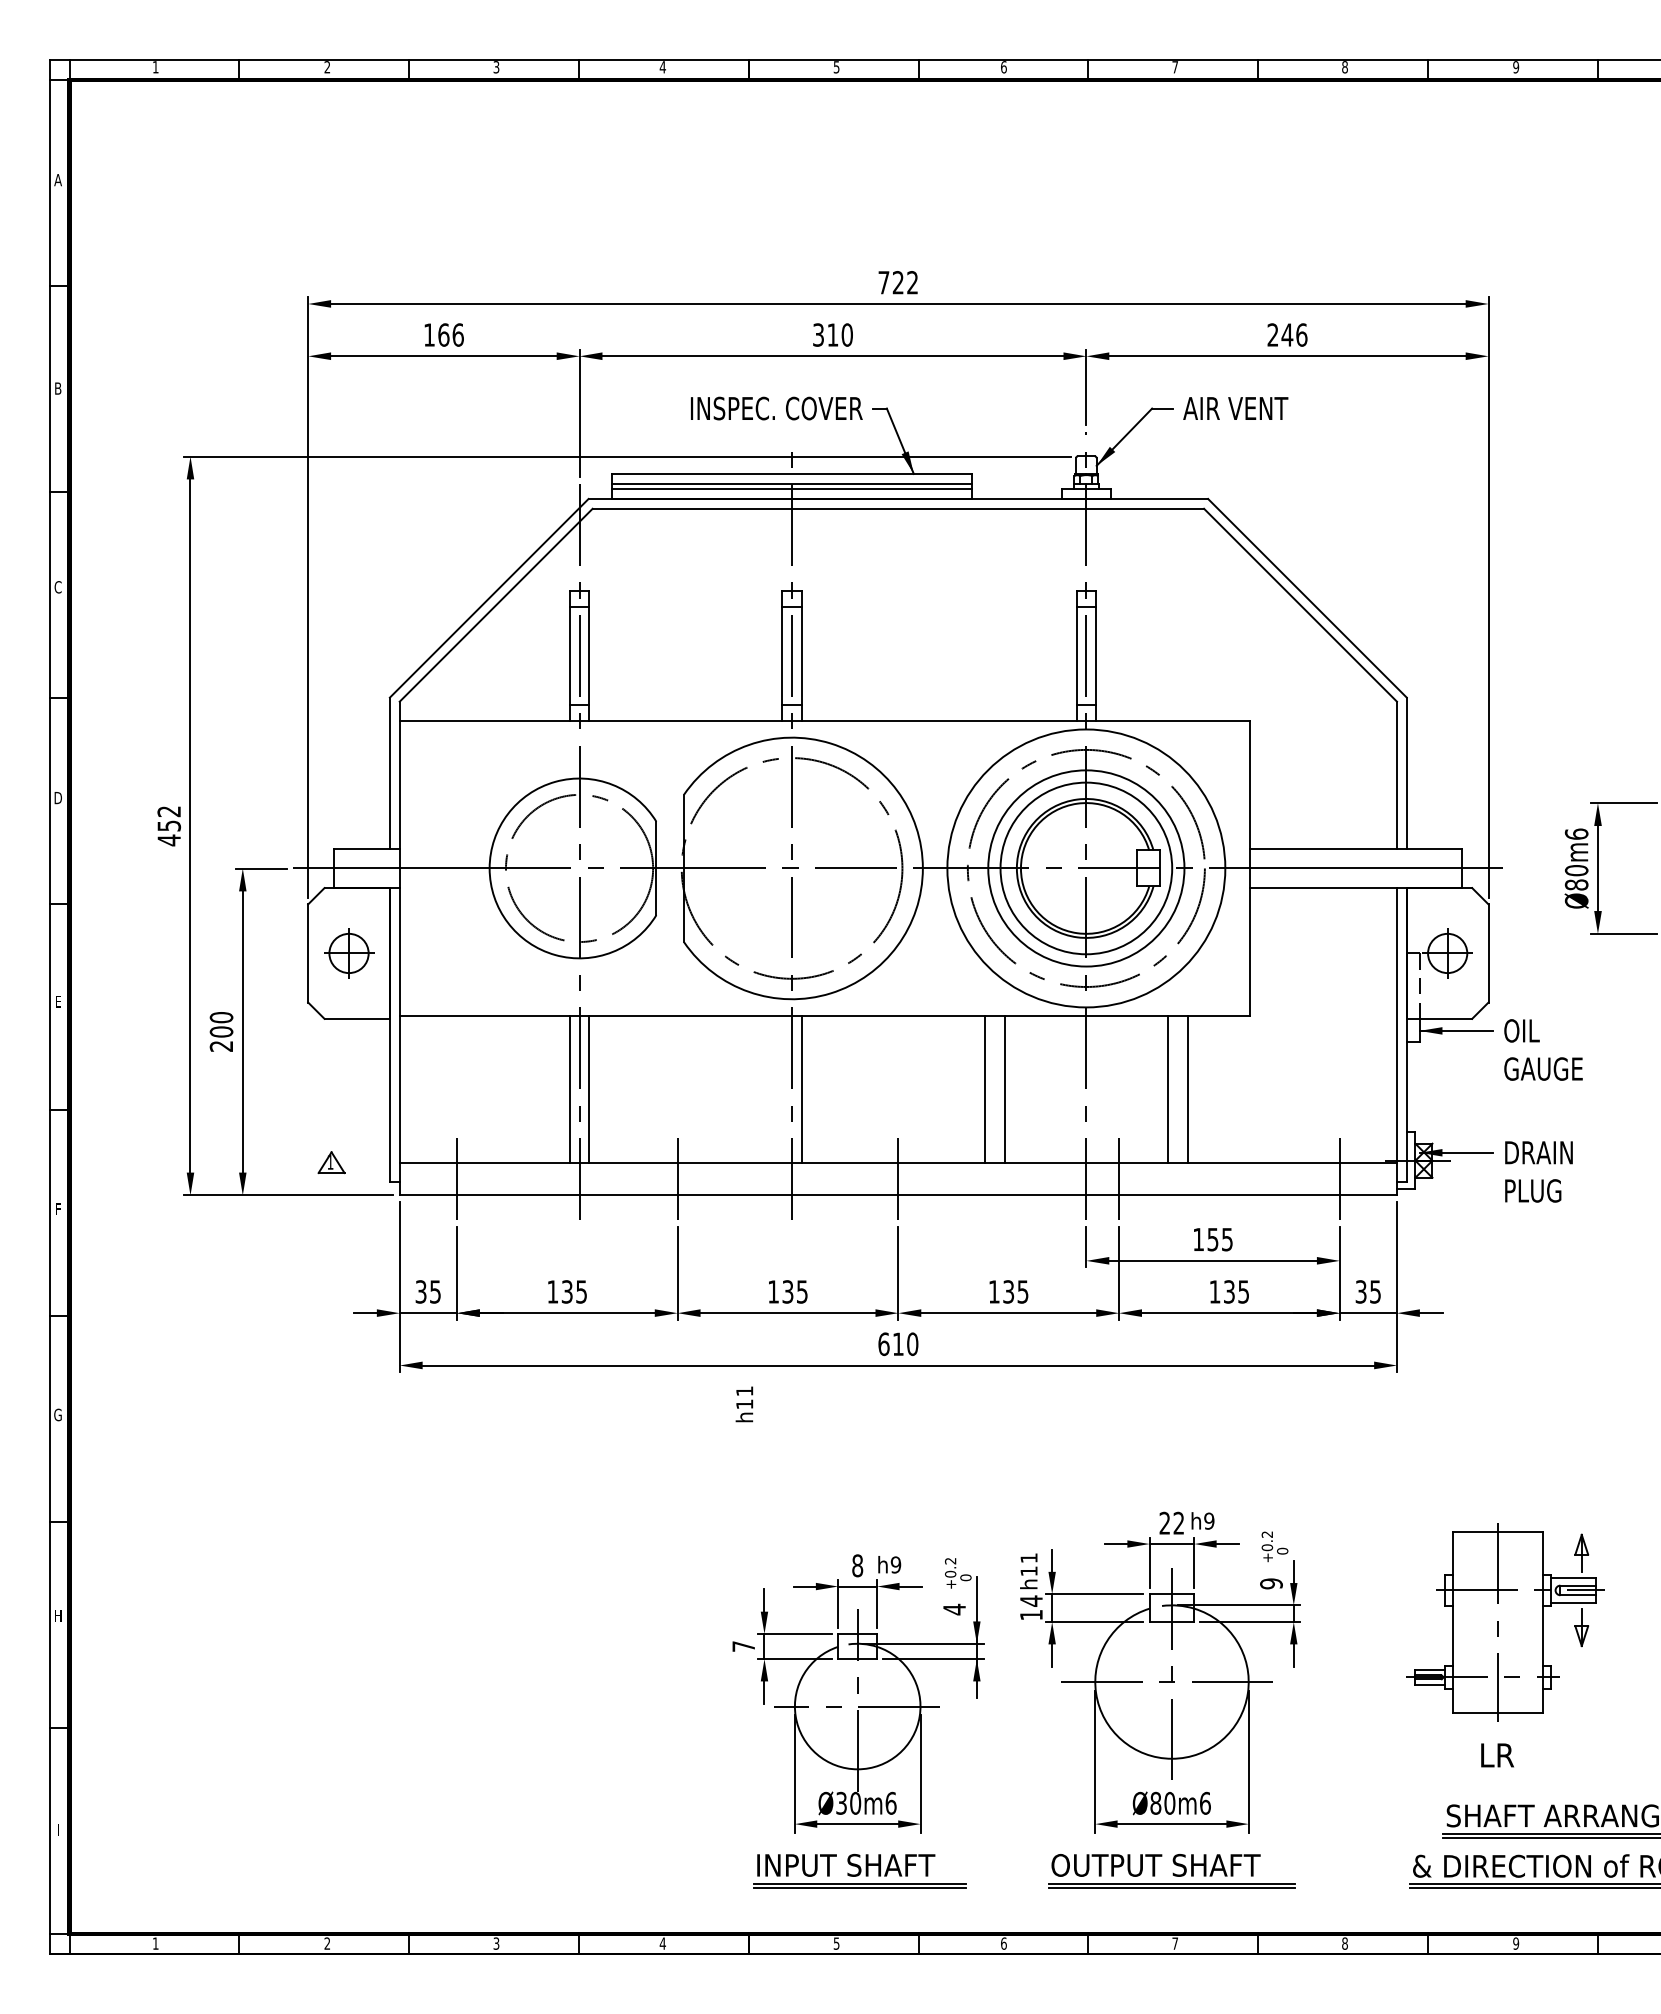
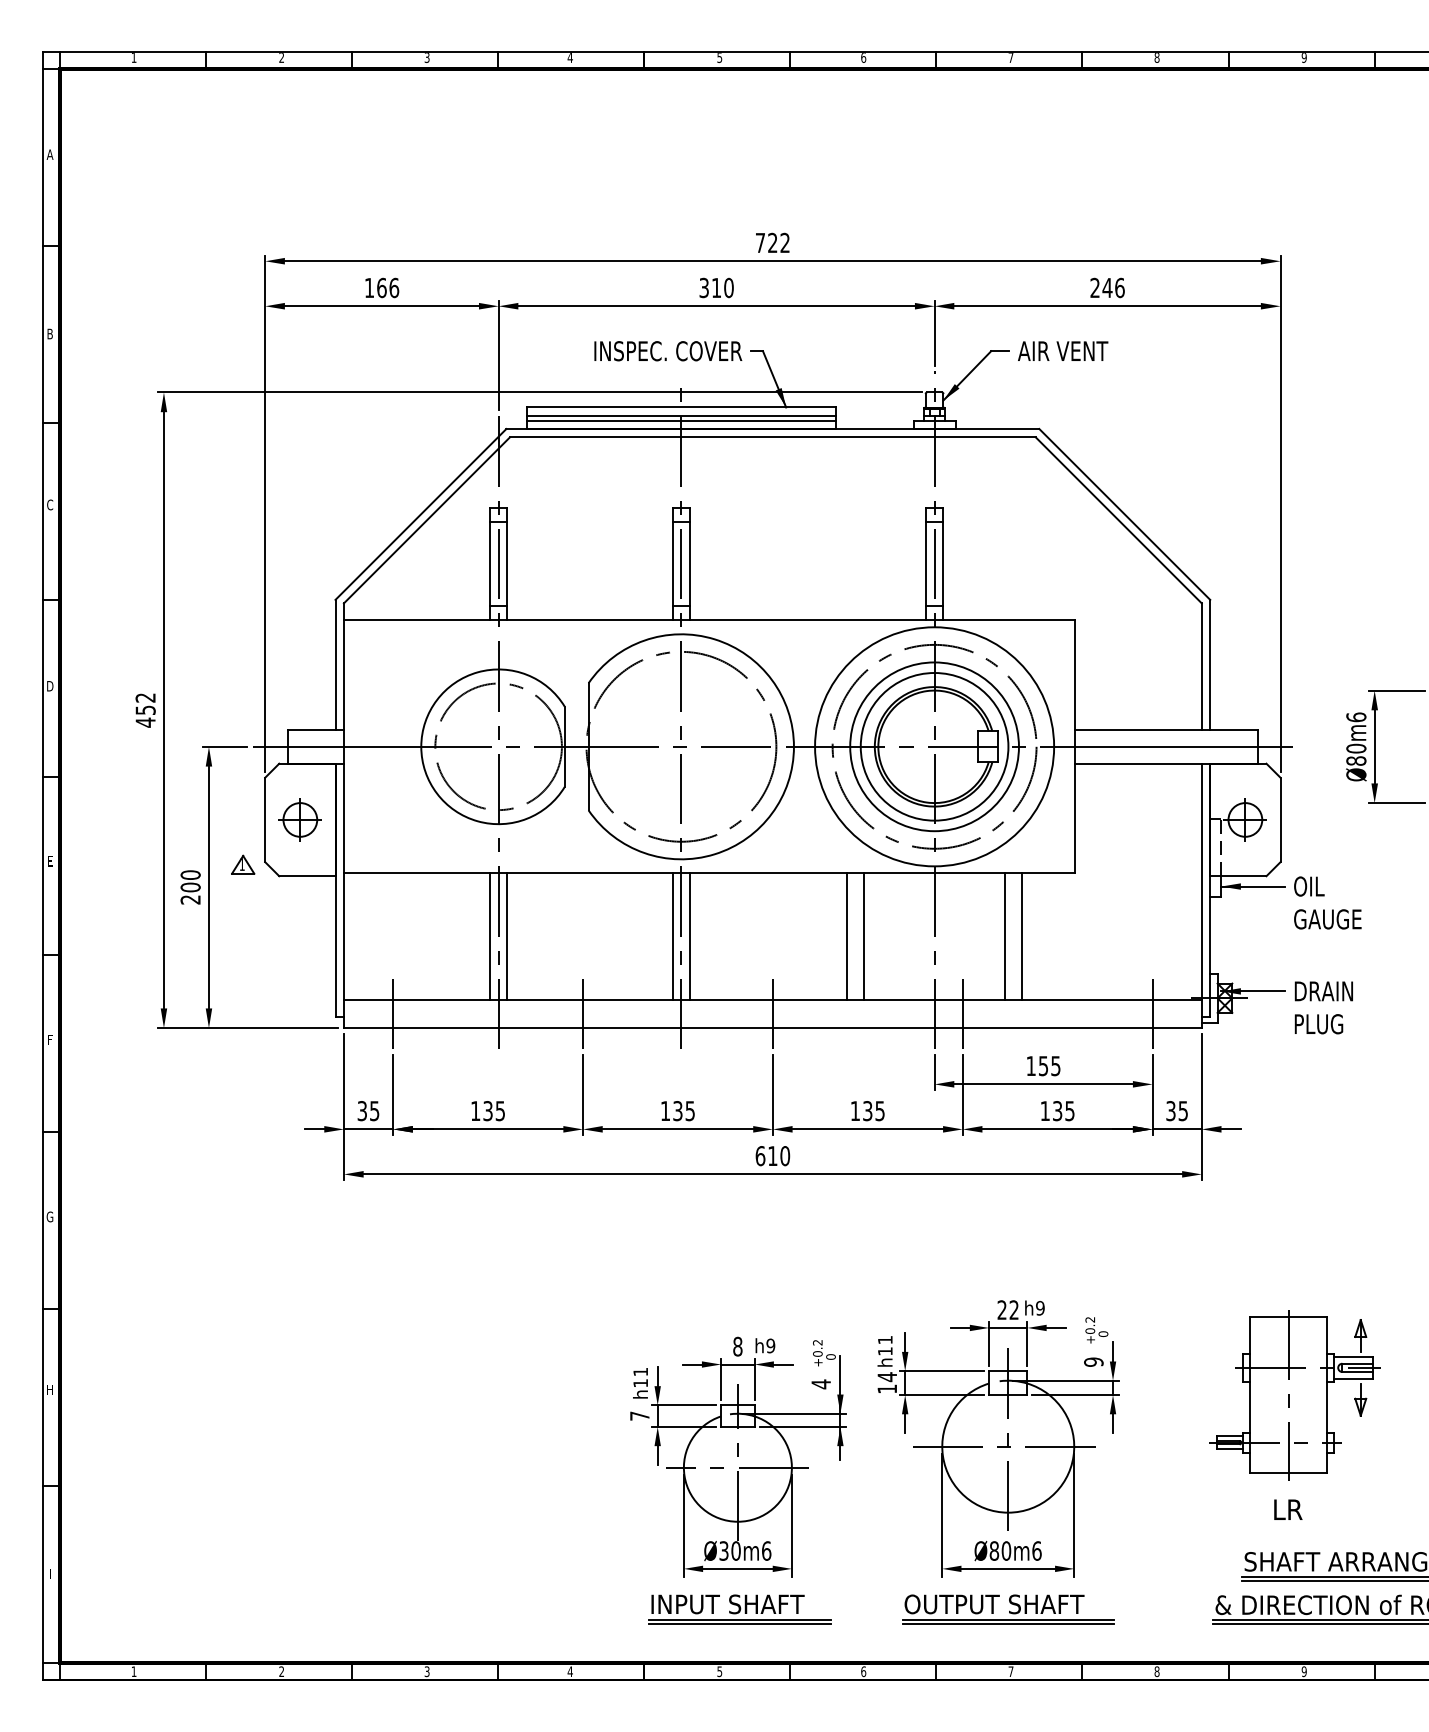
line: (782, 1088) -> (673, 936), added
part: (331, 1162) -> (243, 864), moved
text: (744, 1404) -> (640, 1383), moved

